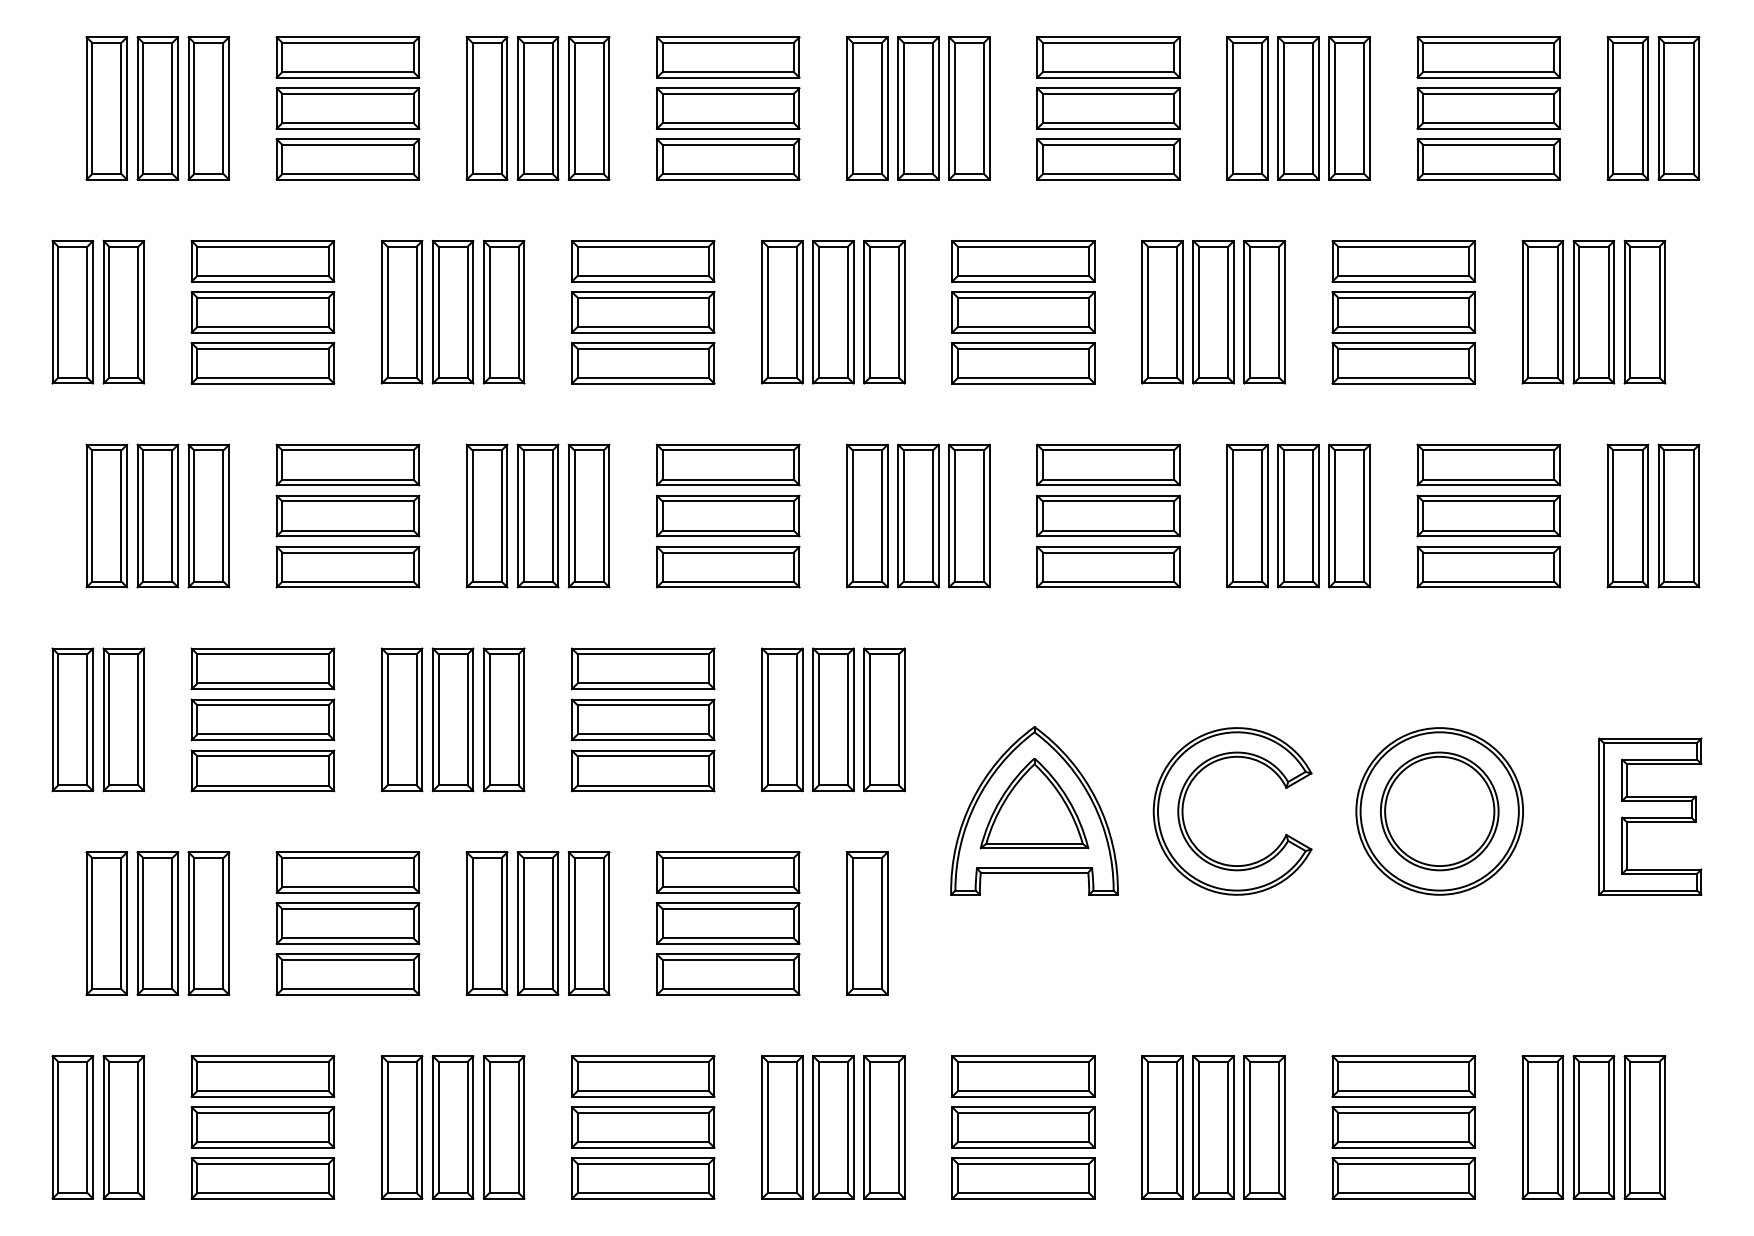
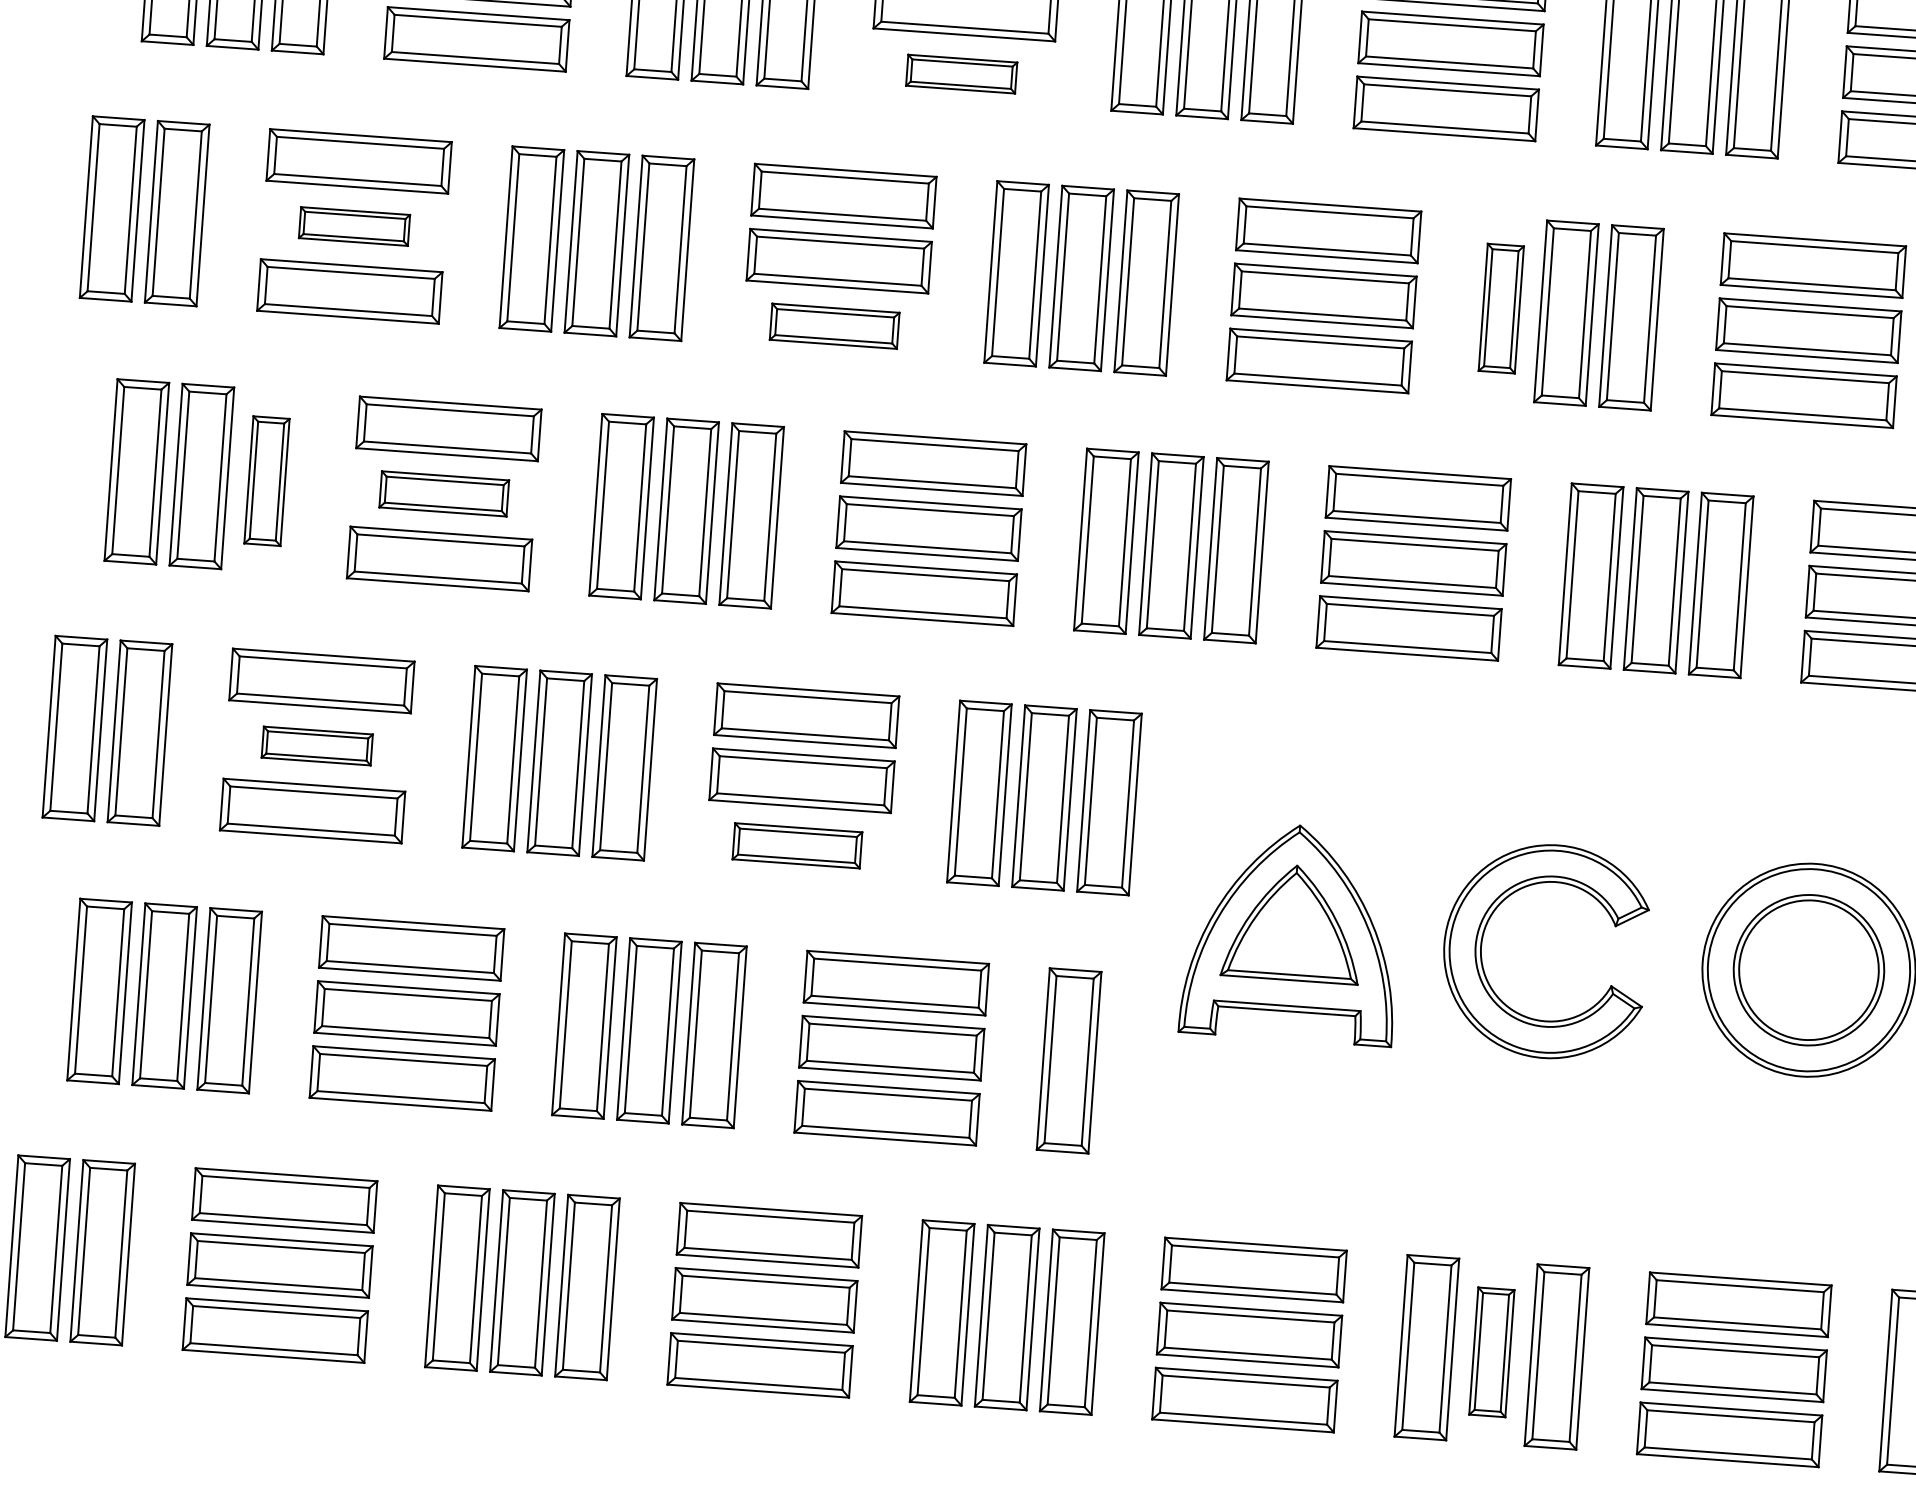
part: (728, 159) -> (961, 74), size x0.6
part: (262, 312) -> (353, 226), size x0.6
part: (1162, 312) -> (1501, 308), size x0.7
part: (643, 363) -> (834, 326), size x0.7
part: (208, 515) -> (266, 480), size x0.7
part: (347, 515) -> (443, 493), size x0.7
part: (262, 719) -> (316, 745), size x0.6
part: (643, 770) -> (797, 845), size x0.7
part: (1213, 1127) -> (1491, 1352), size x0.7

